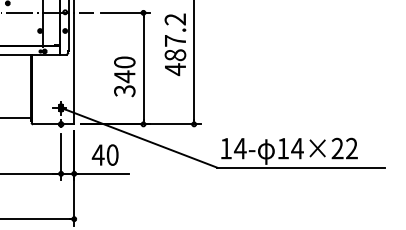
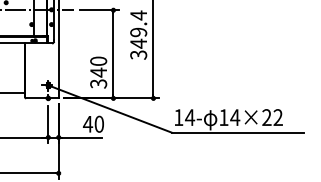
text: (175, 44) -> (138, 35), 487.2 -> 349.4
text: (124, 76) -> (98, 72), moved
text: (104, 154) -> (92, 123), moved

